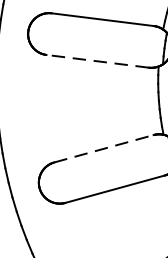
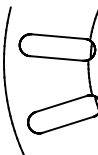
line: (97, 61) -> (56, 58), dashed -> solid
line: (104, 147) -> (61, 103), dashed -> solid

